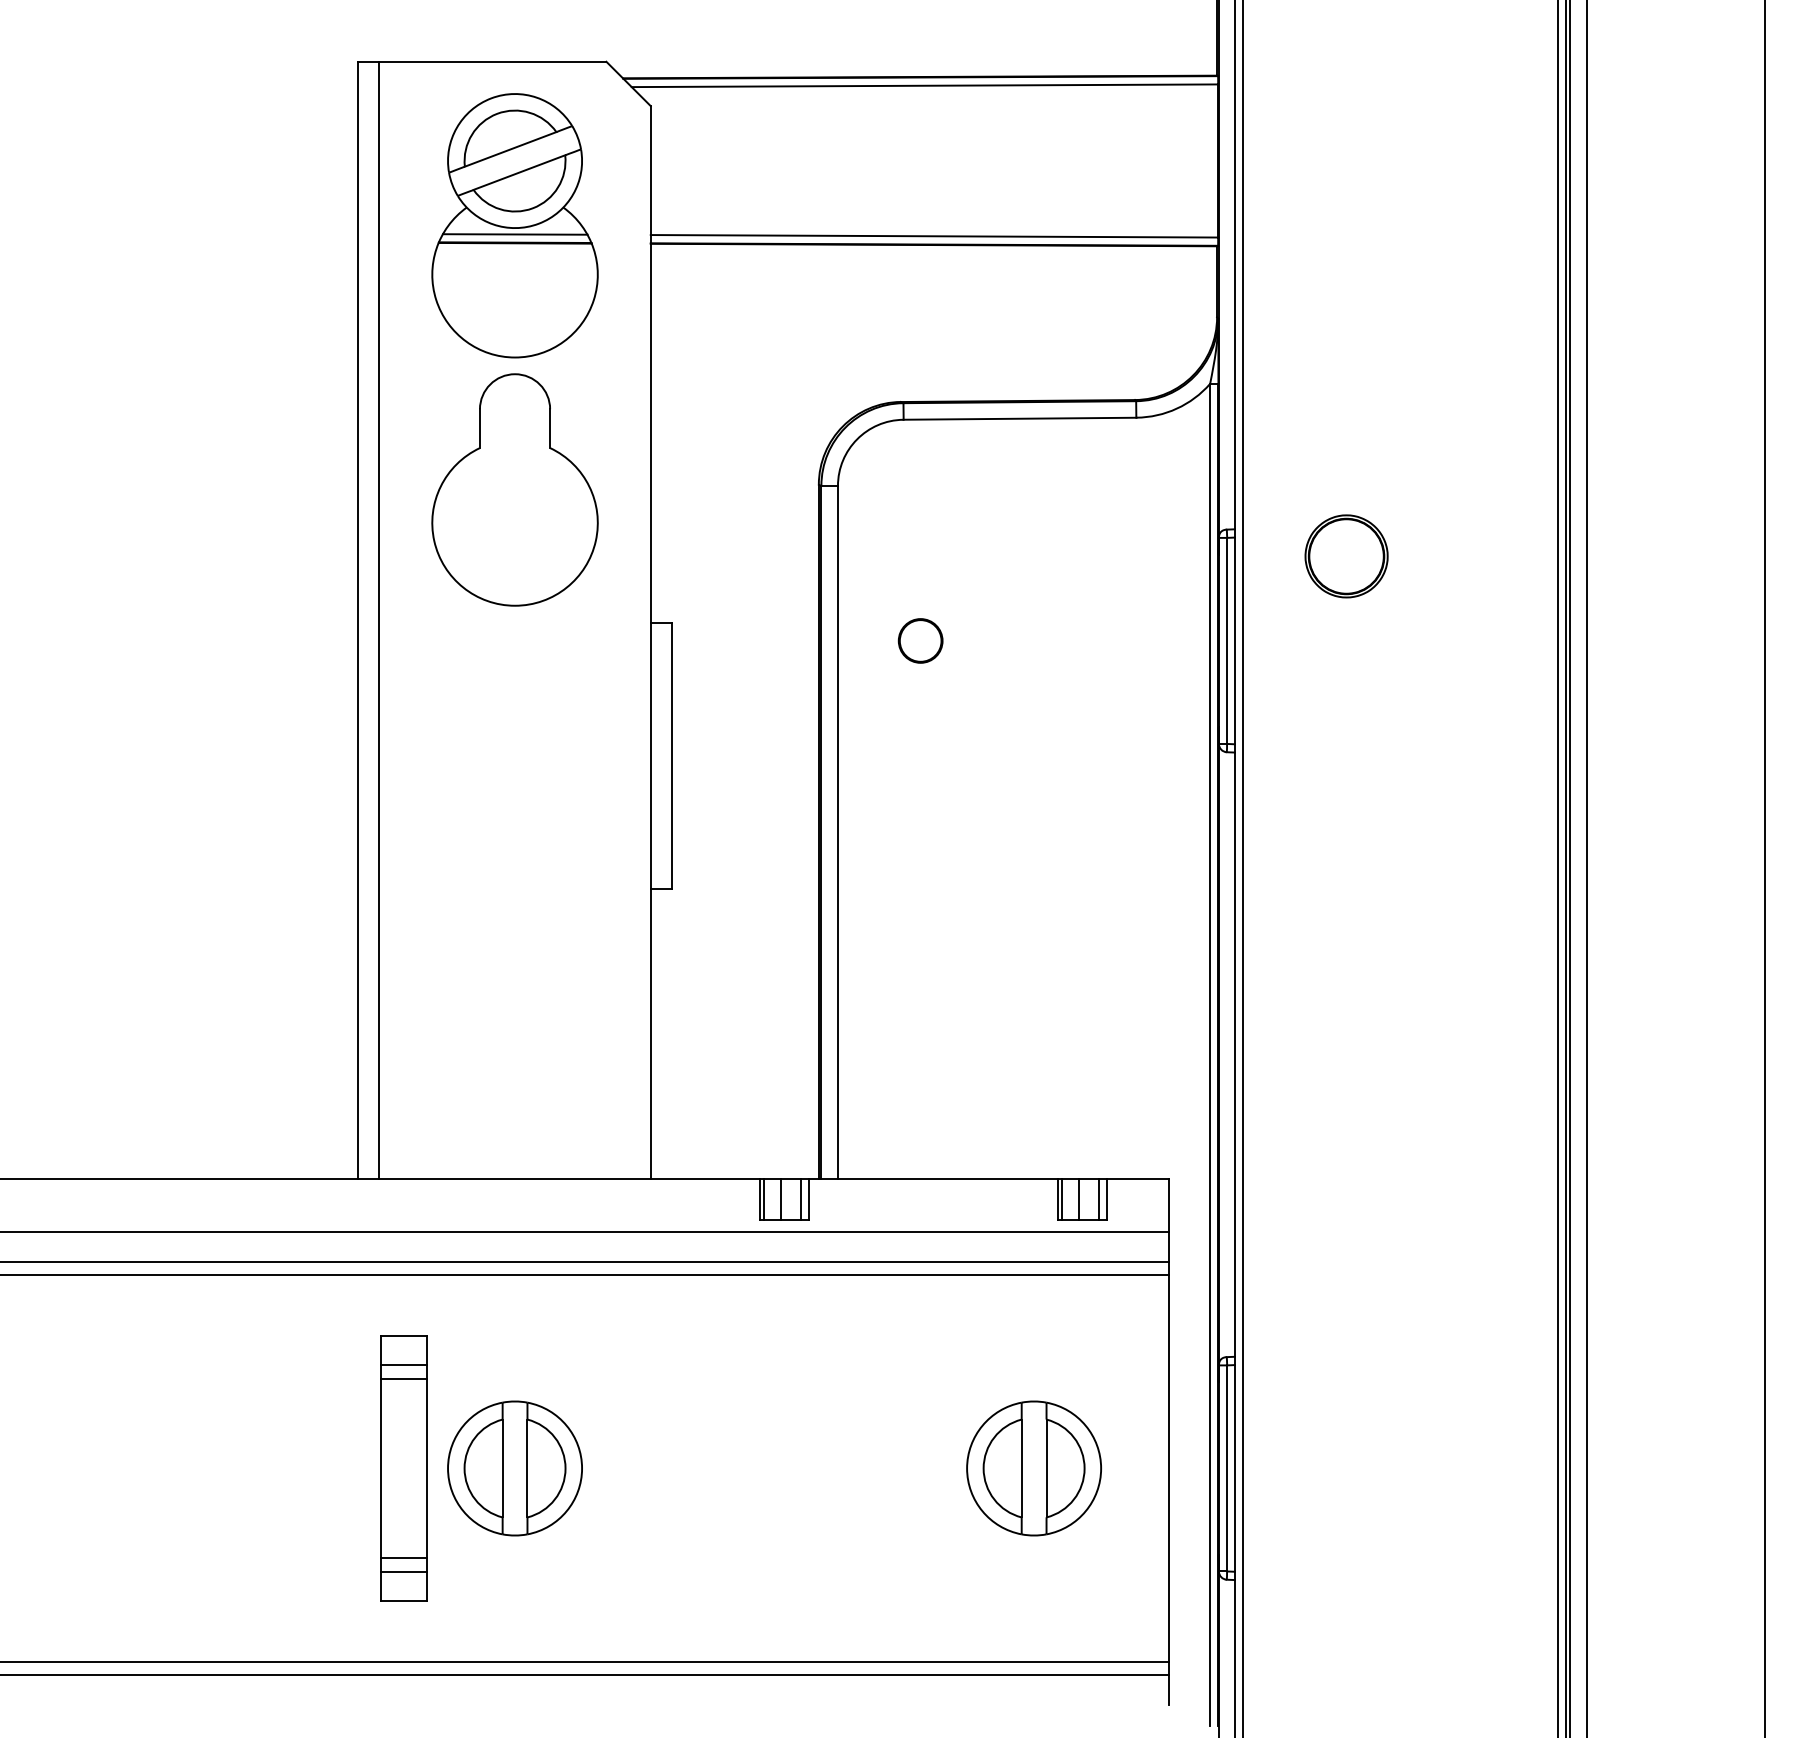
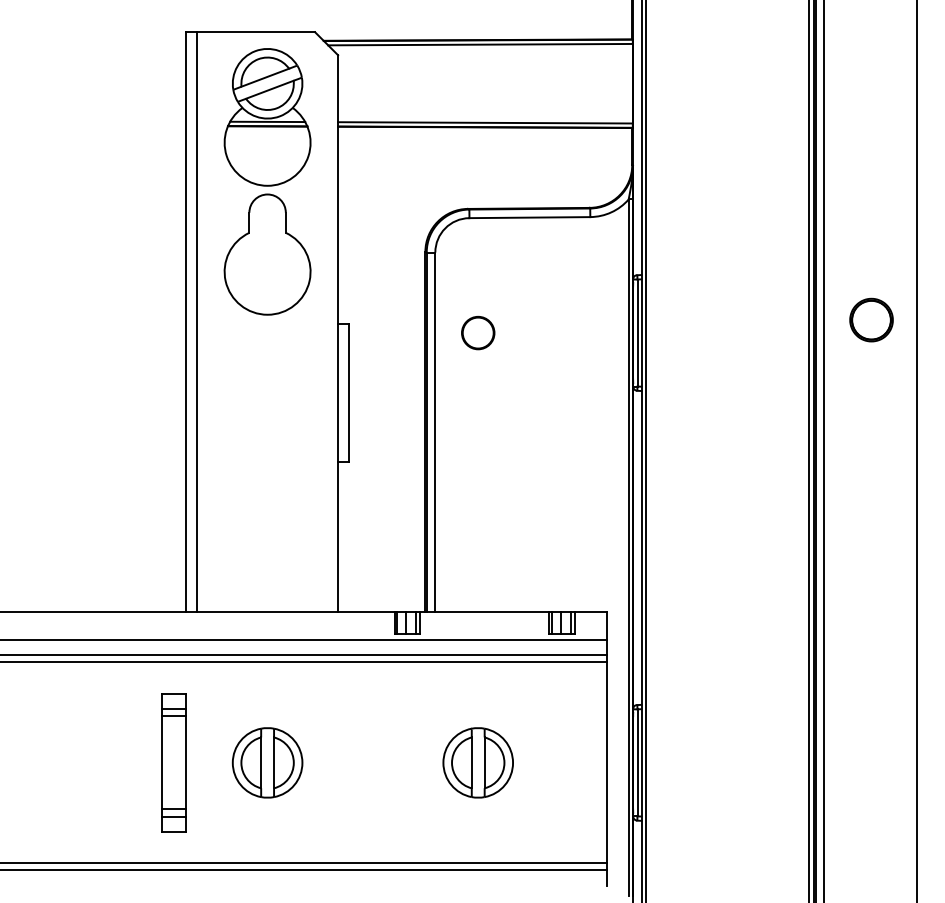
part: (1346, 555) -> (871, 319), moved
part: (921, 639) -> (478, 332), size x1.43
part: (403, 1467) -> (173, 762), moved
part: (1032, 1467) -> (477, 762), moved

